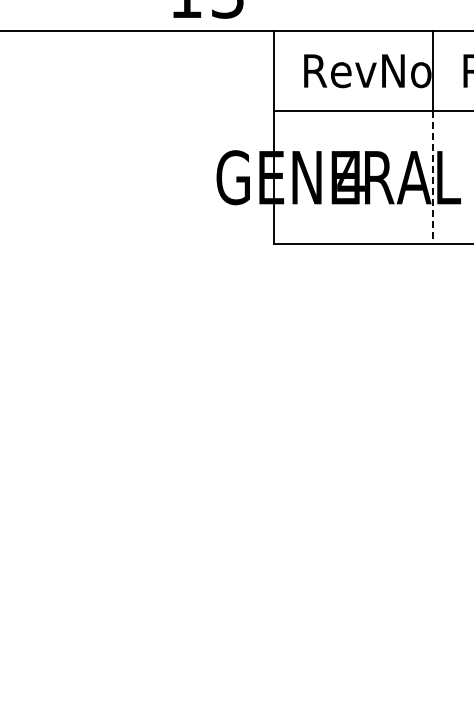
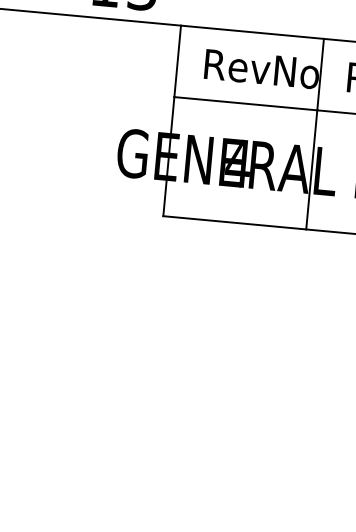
line: (432, 177) -> (311, 170), dashed -> solid

